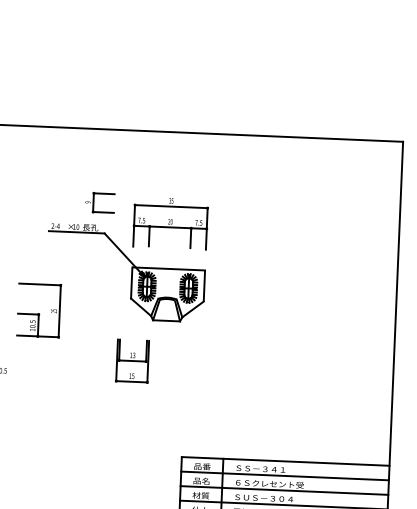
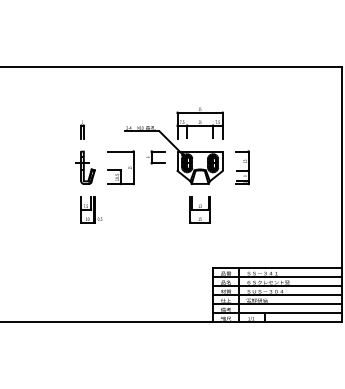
part: (99, 203) -> (155, 157), moved
part: (235, 297) -> (242, 167), added
part: (38, 309) -> (120, 167), moved
part: (131, 360) -> (199, 209), moved

